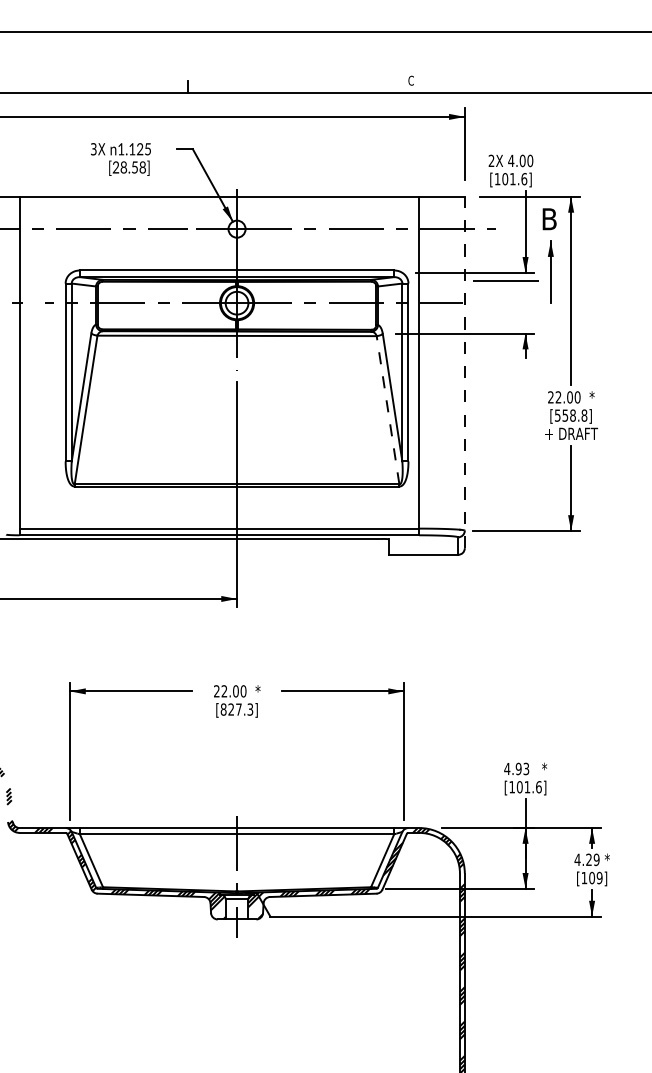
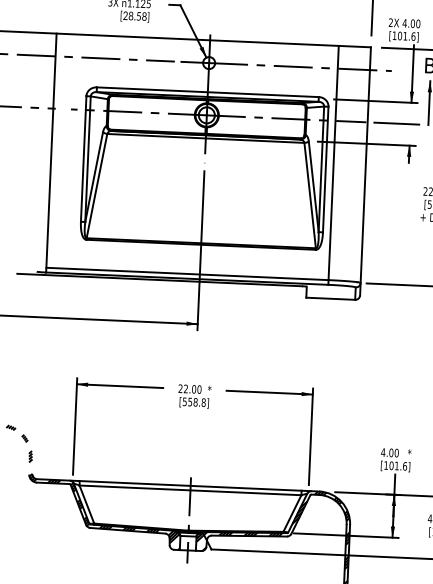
line: (505, 280) -> (396, 123), moved
line: (464, 372) -> (365, 171), dashed -> solid
line: (388, 410) -> (310, 195), dashed -> solid
text: (236, 709) -> (193, 402), [827.3] -> [558.8]
text: (522, 768) -> (394, 452), 4.93 -> 4.00

